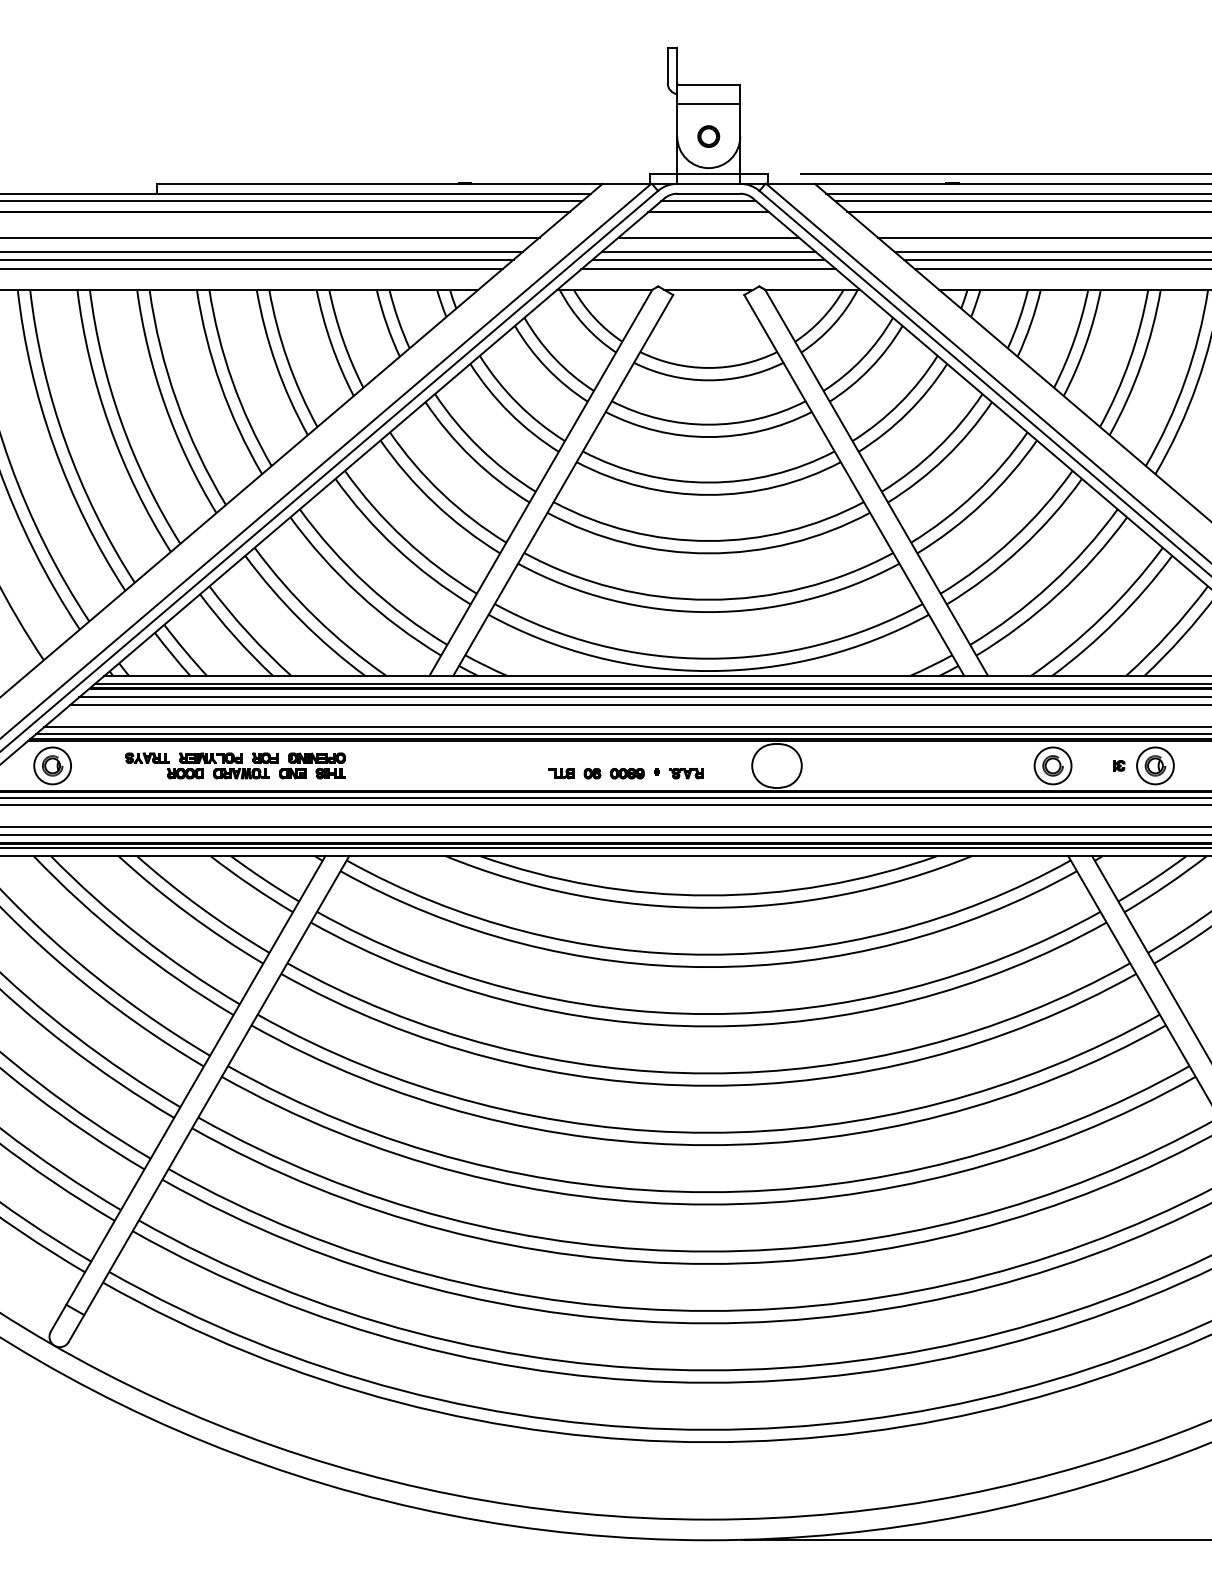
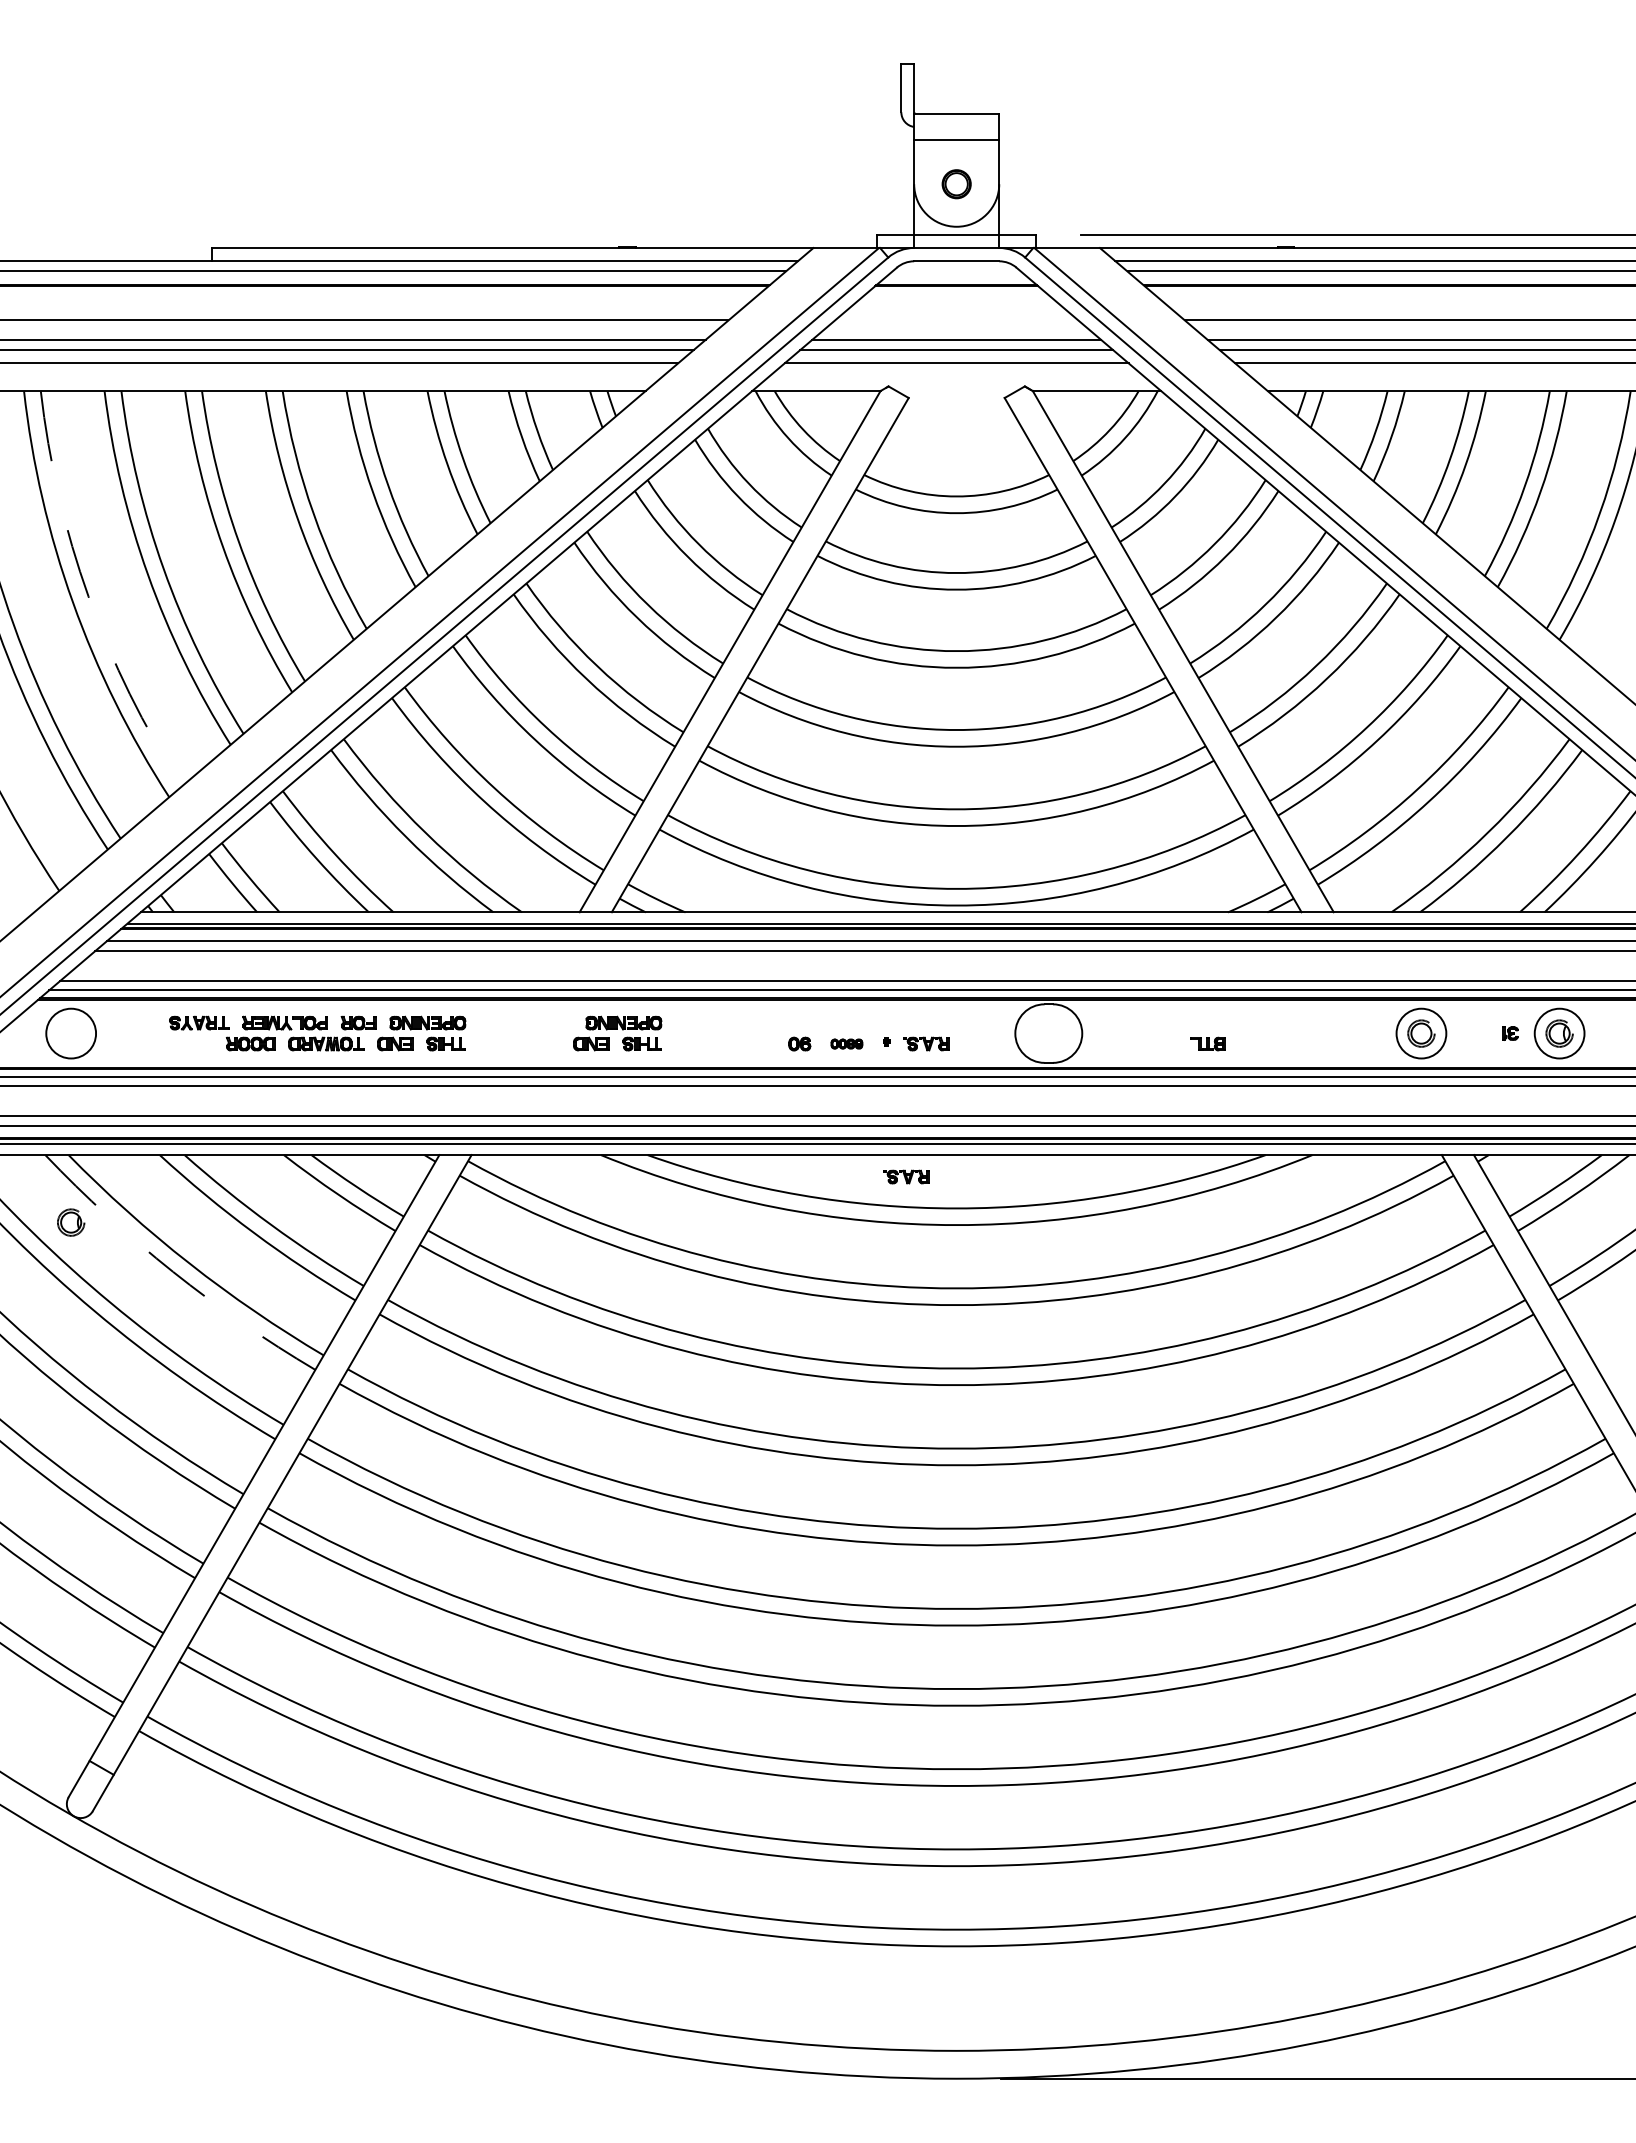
line: (708, 201) -> (956, 271), removed
line: (708, 237) -> (956, 320), removed
line: (708, 290) -> (956, 391), removed
arc: (65, 442) -> (88, 596), solid -> dashed
part: (52, 765) -> (71, 1222), moved
part: (457, 765) -> (617, 1033), added
part: (561, 773) -> (1207, 1043), moved
part: (627, 773) -> (846, 1043), size x0.7
part: (671, 871) -> (906, 1176), added
arc: (128, 942) -> (173, 1271), solid -> dashed

